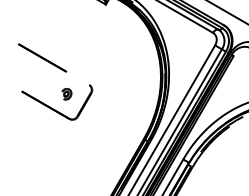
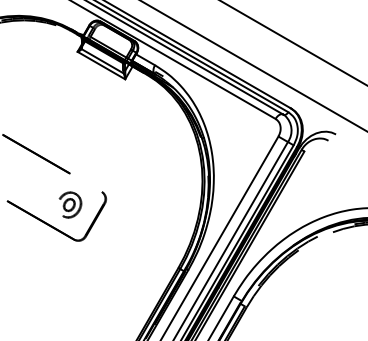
part: (66, 93) -> (70, 204), size x1.67

